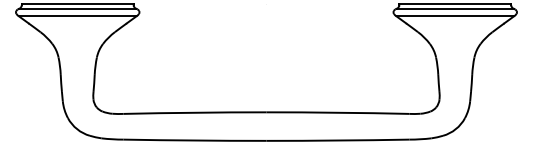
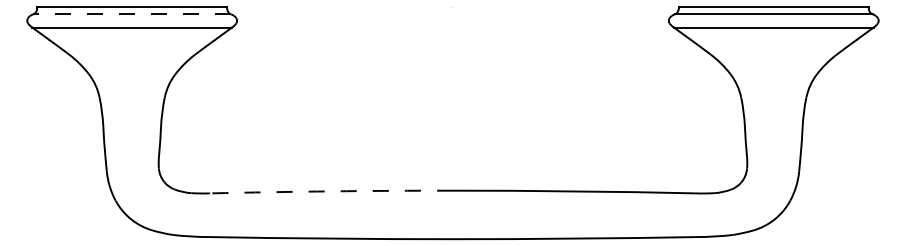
line: (77, 8) -> (131, 14), solid -> dashed
arc: (195, 112) -> (332, 190), solid -> dashed

